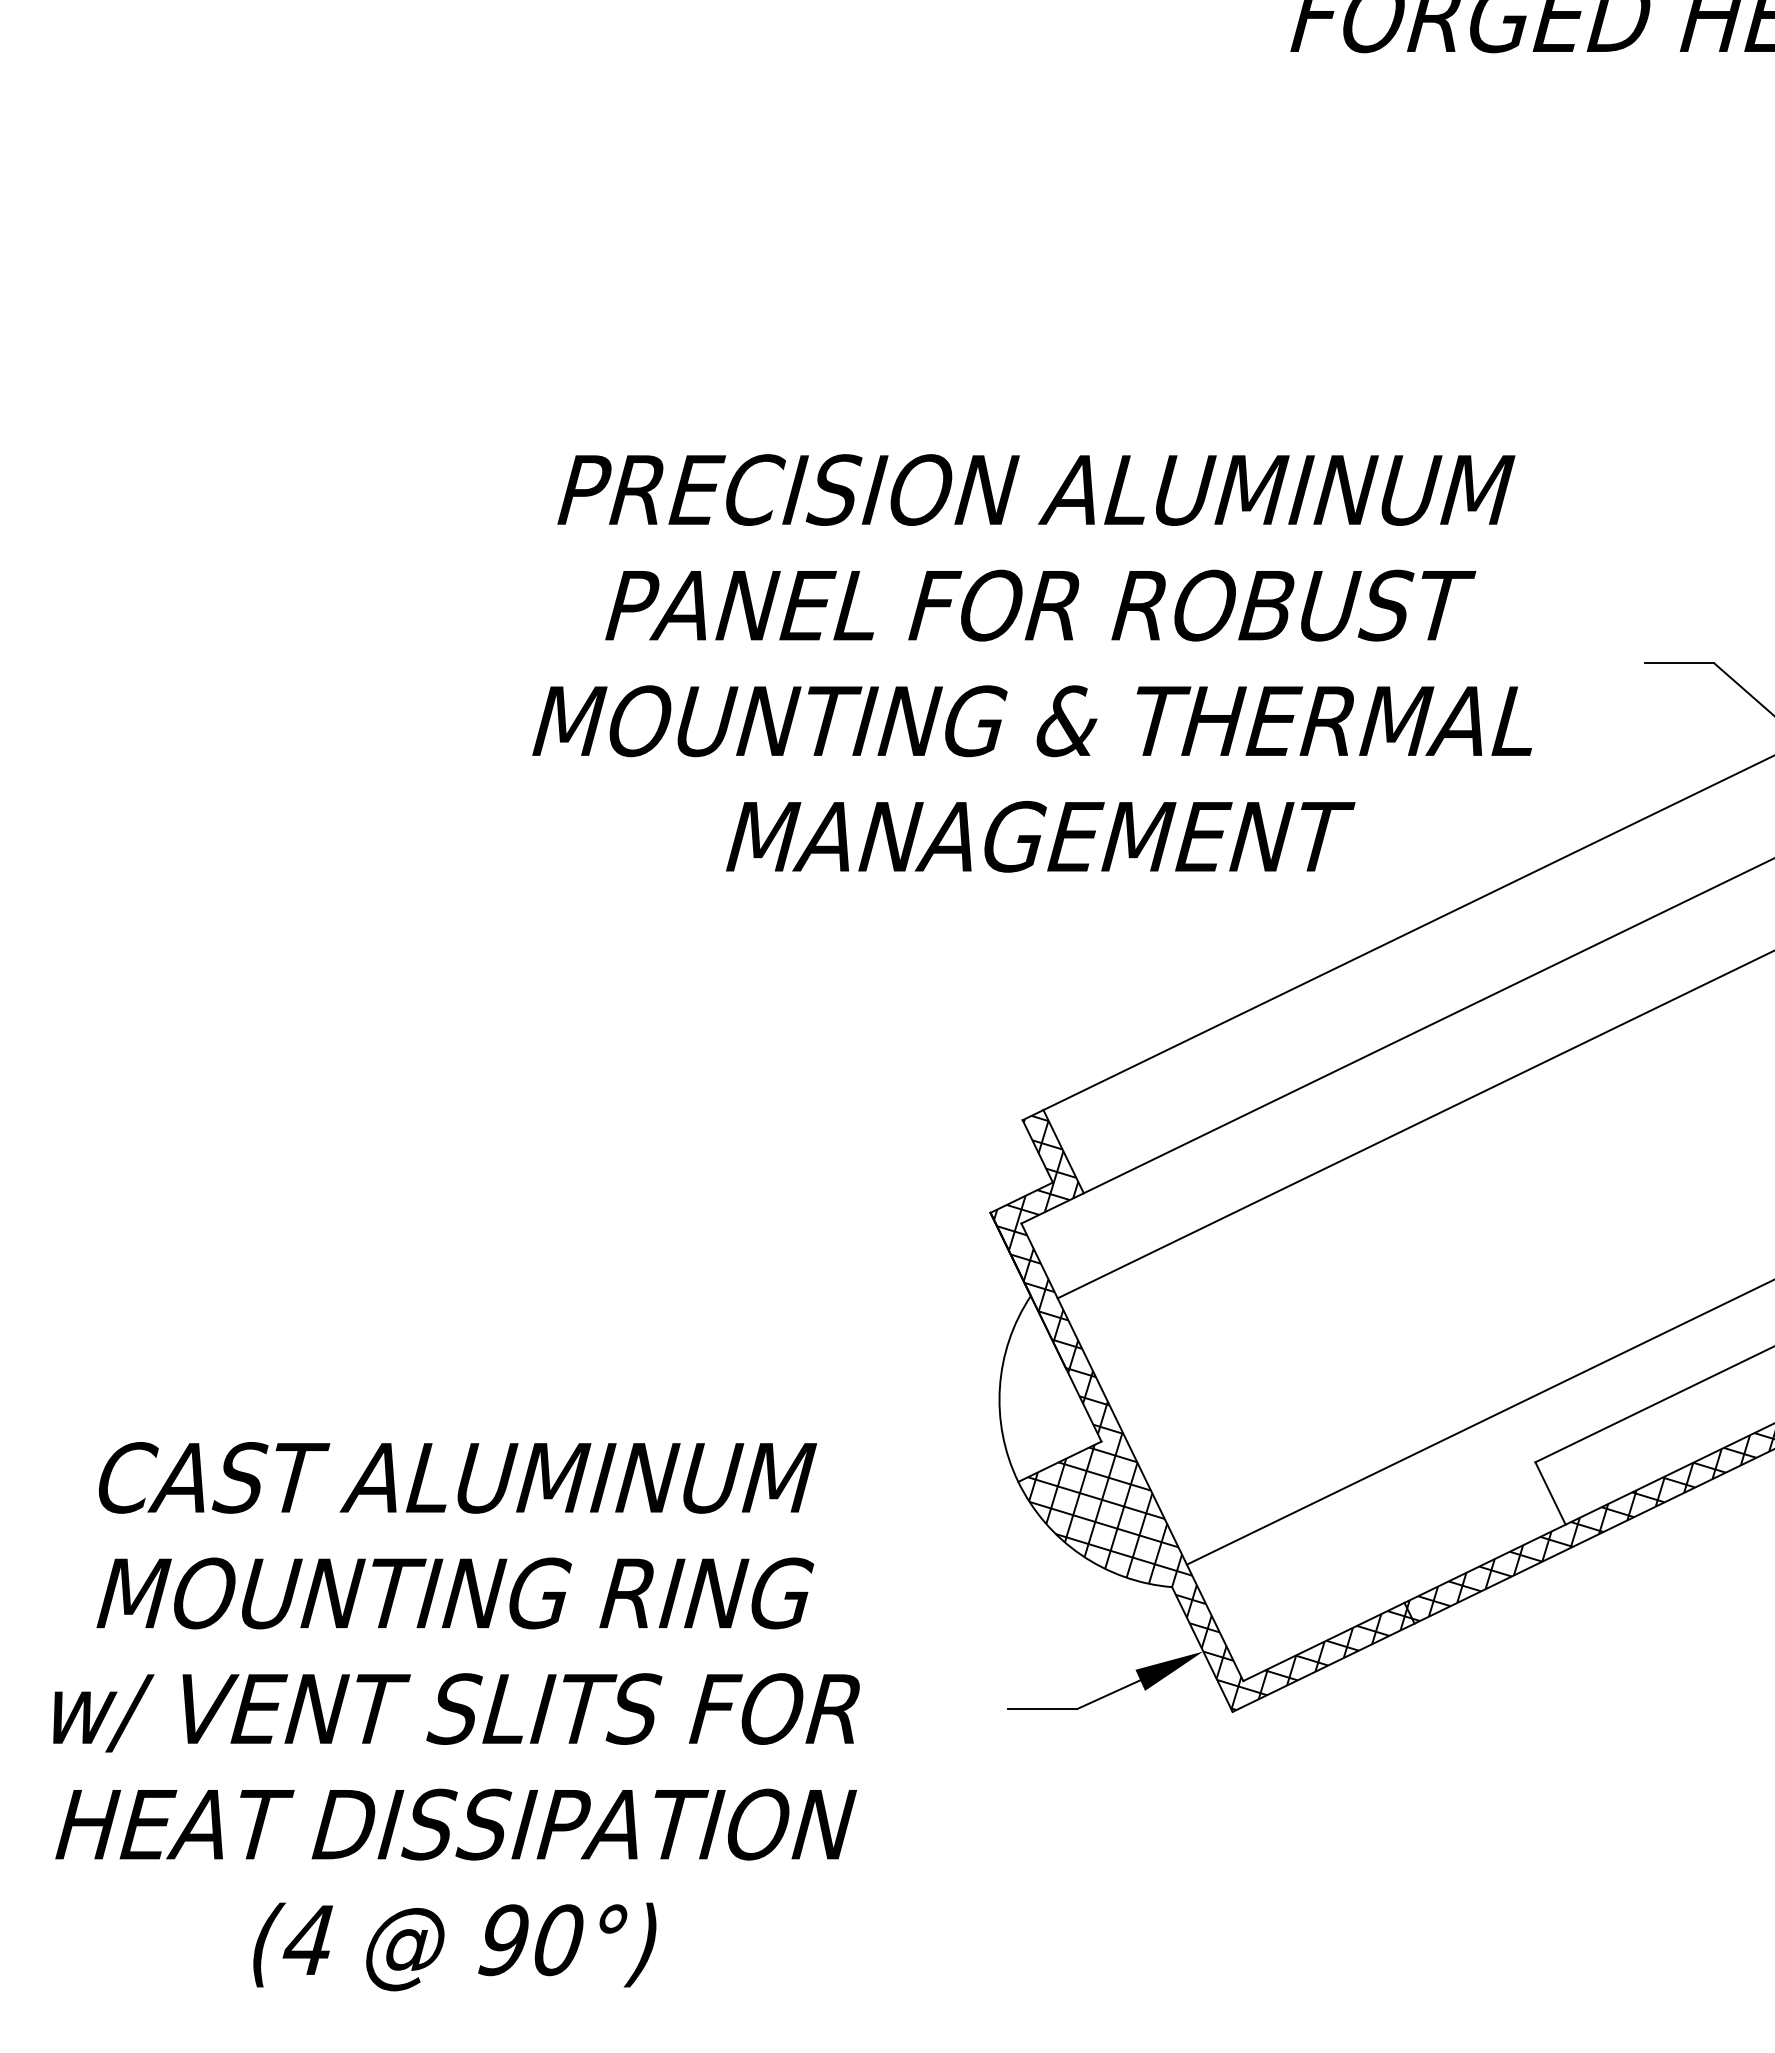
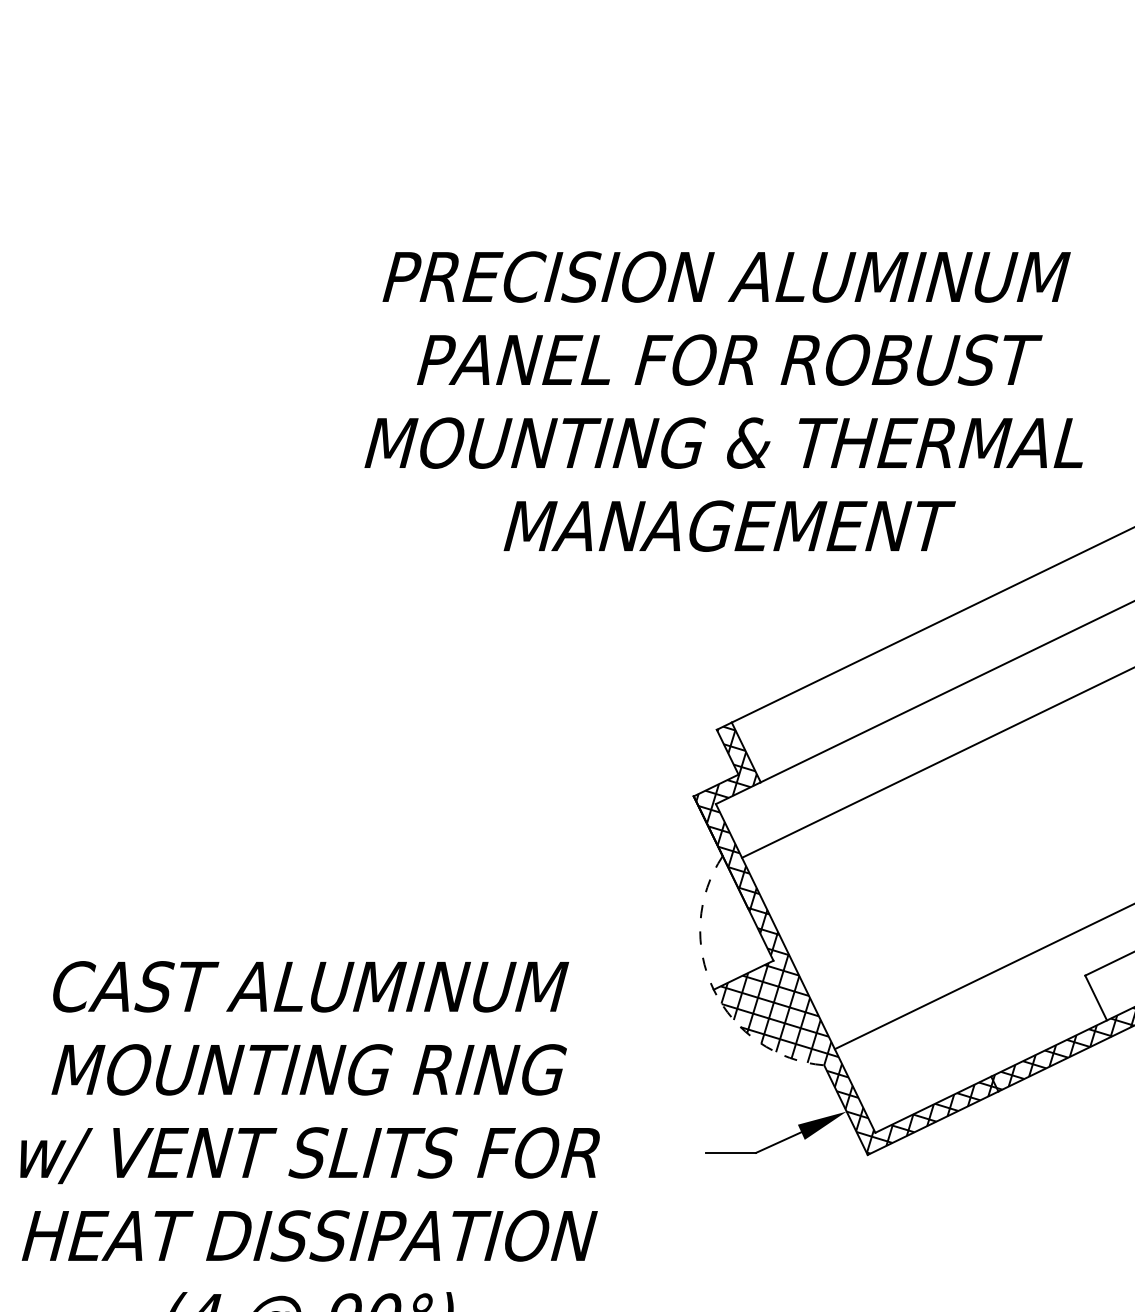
arc: (1018, 1481) -> (713, 989), solid -> dashed

